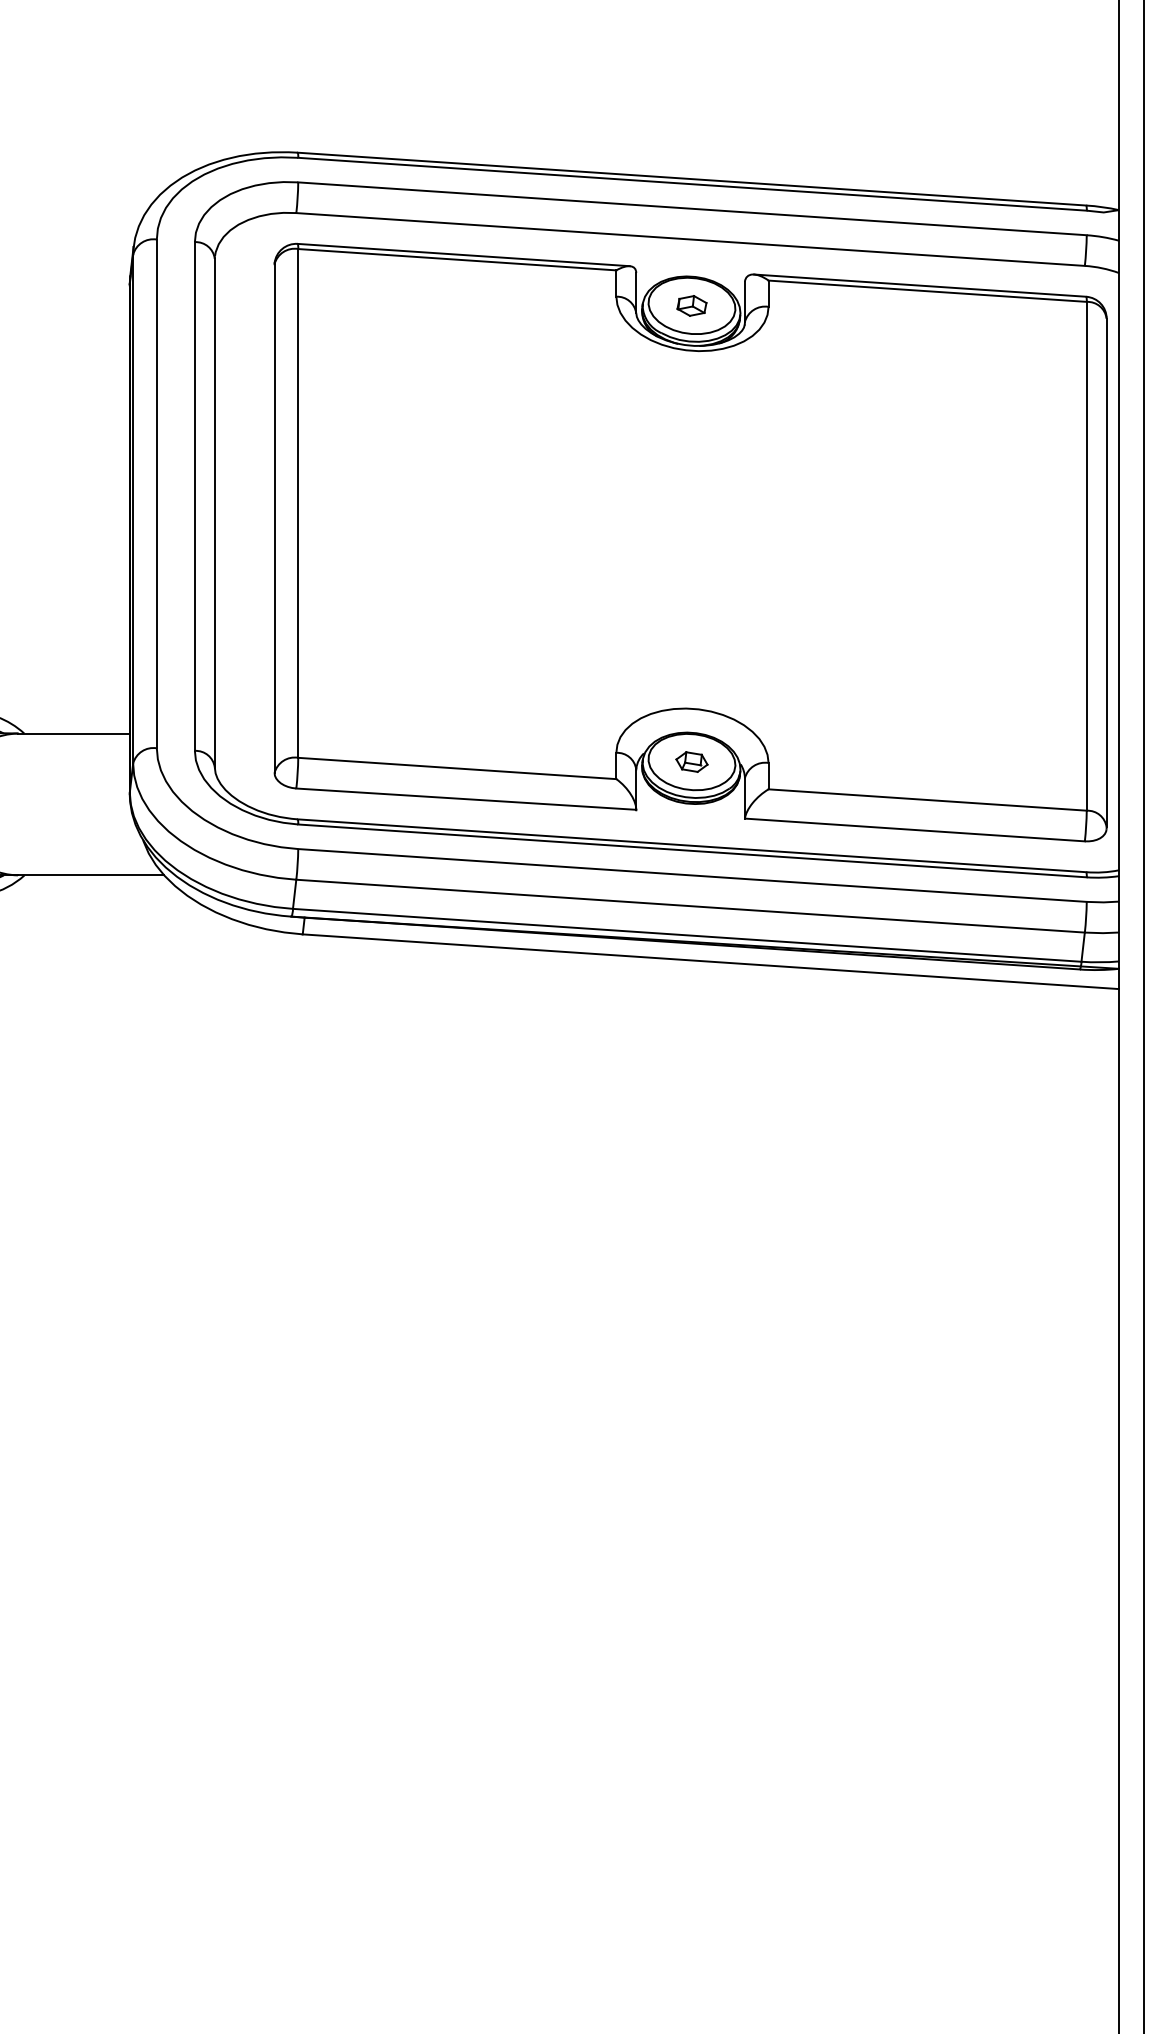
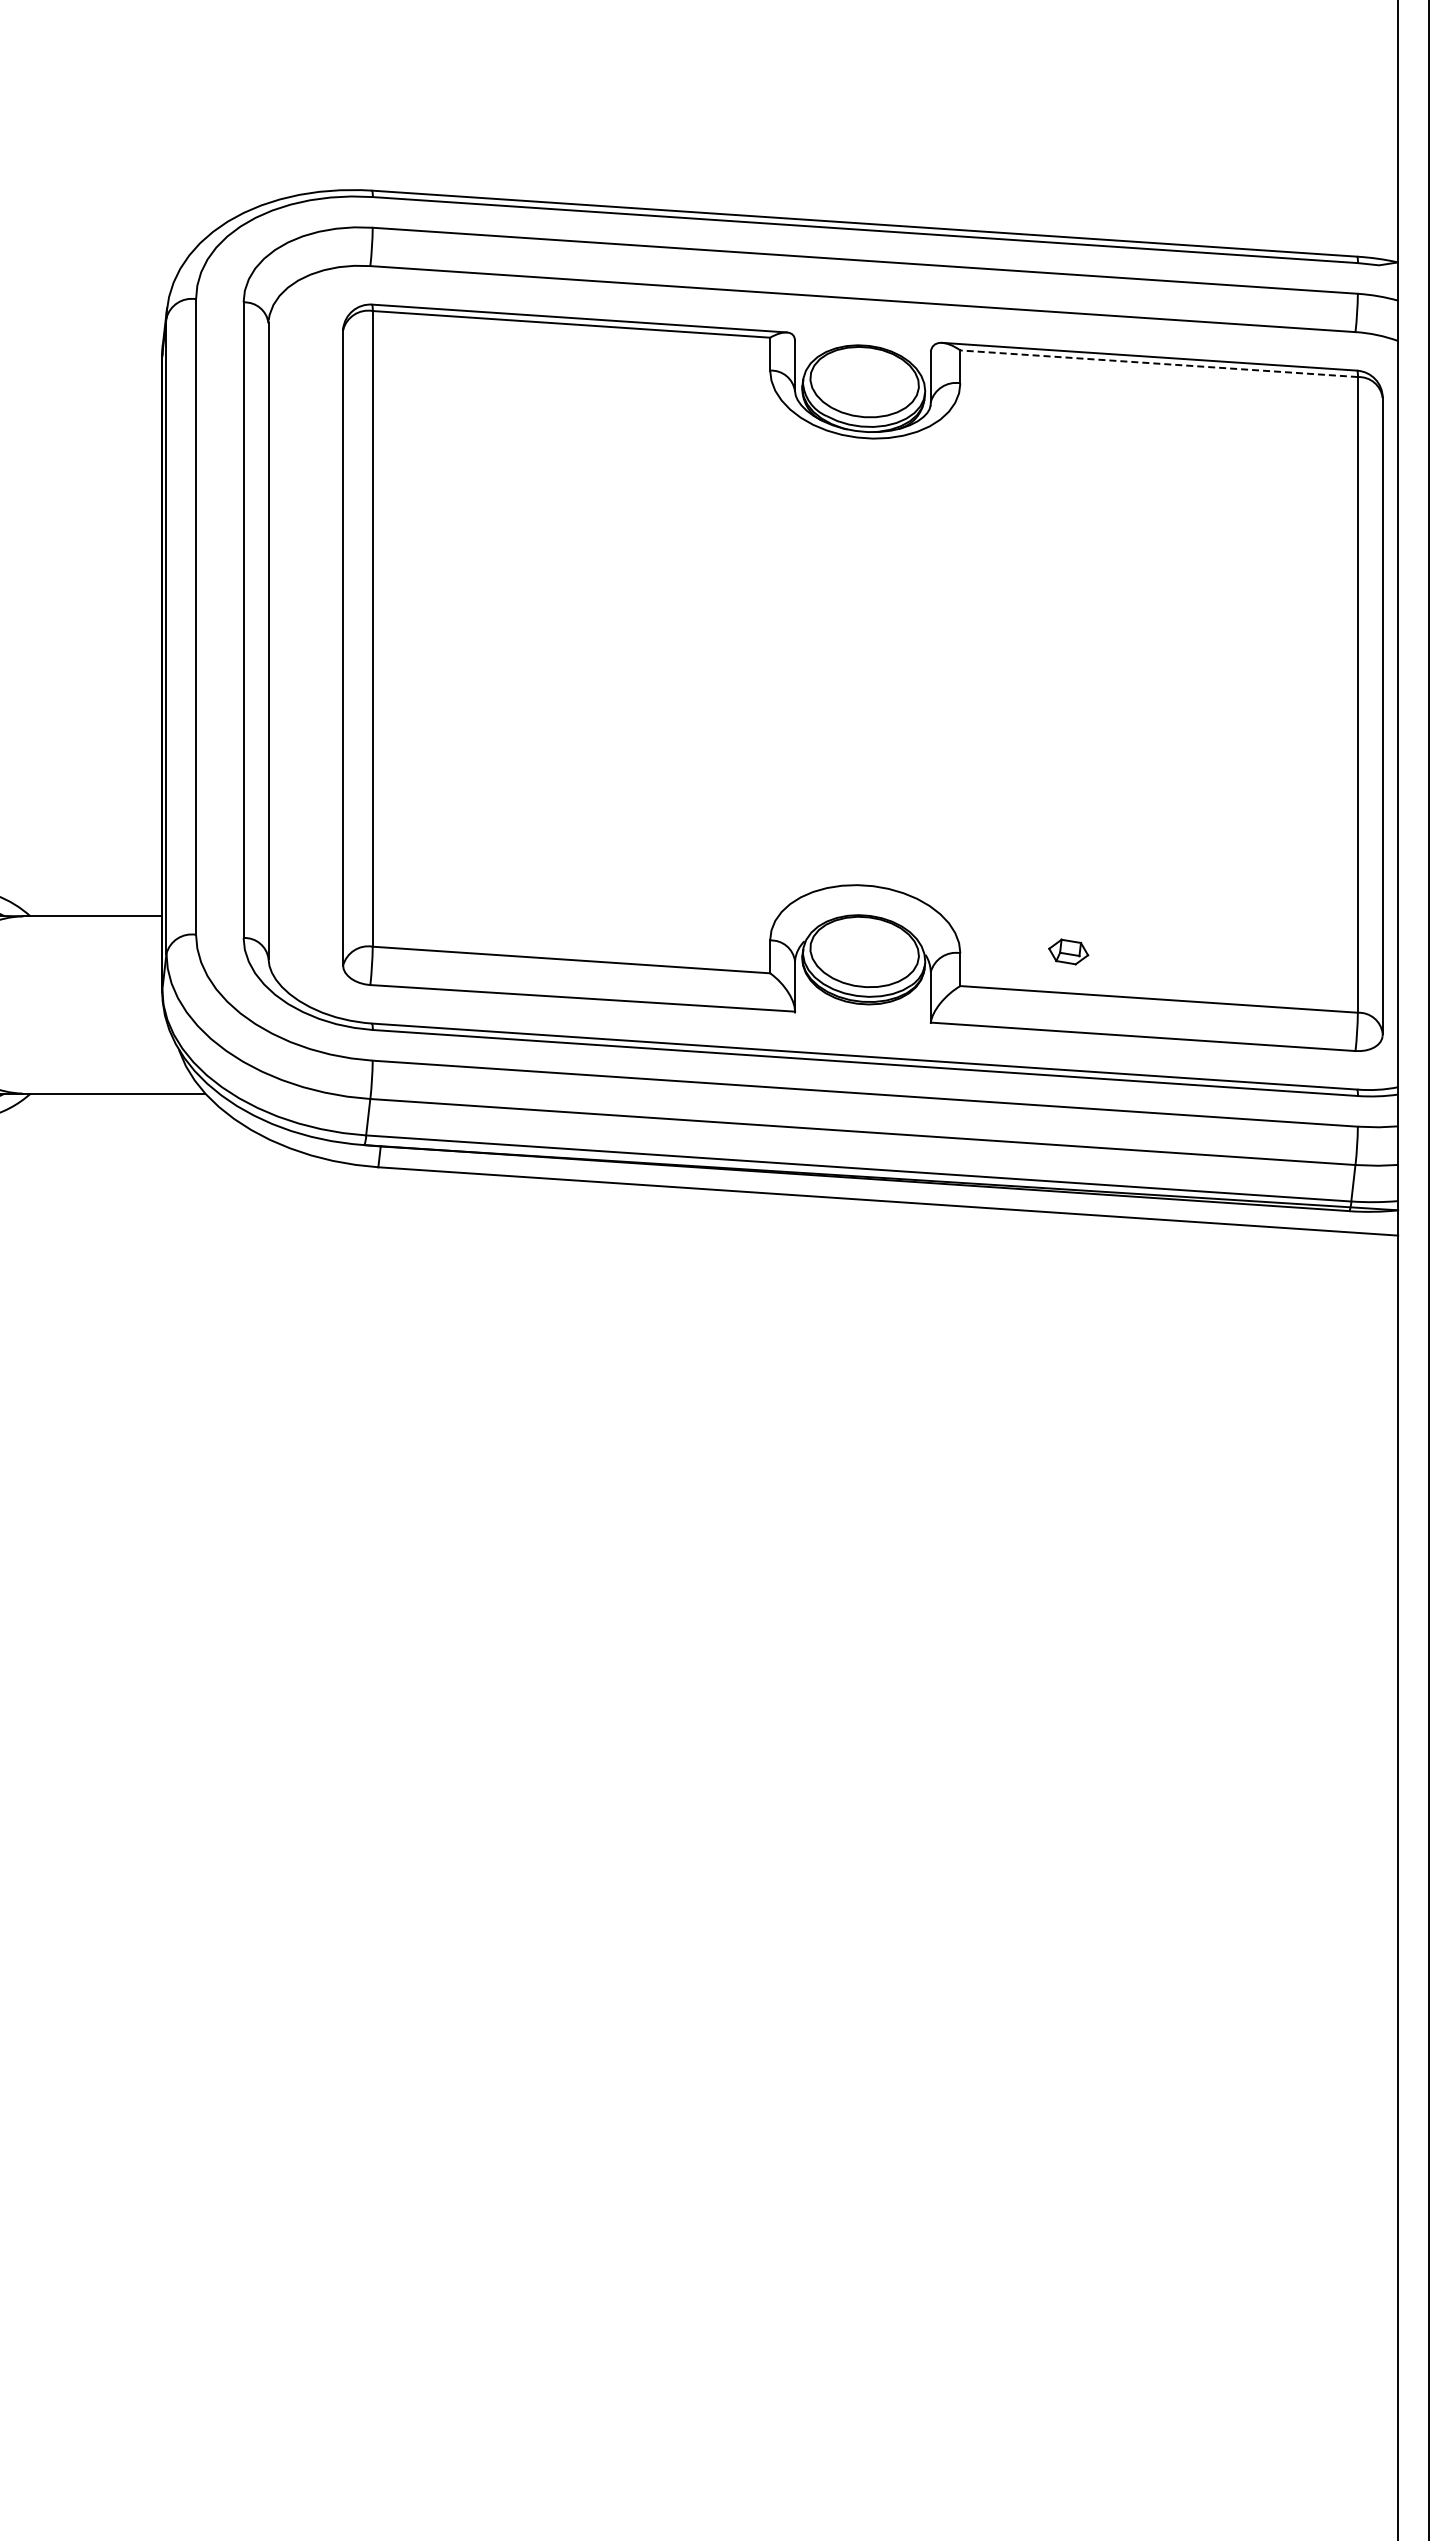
line: (927, 291) -> (1158, 363), solid -> dashed
part: (691, 305) -> (864, 381), removed
part: (691, 761) -> (1068, 951), moved

